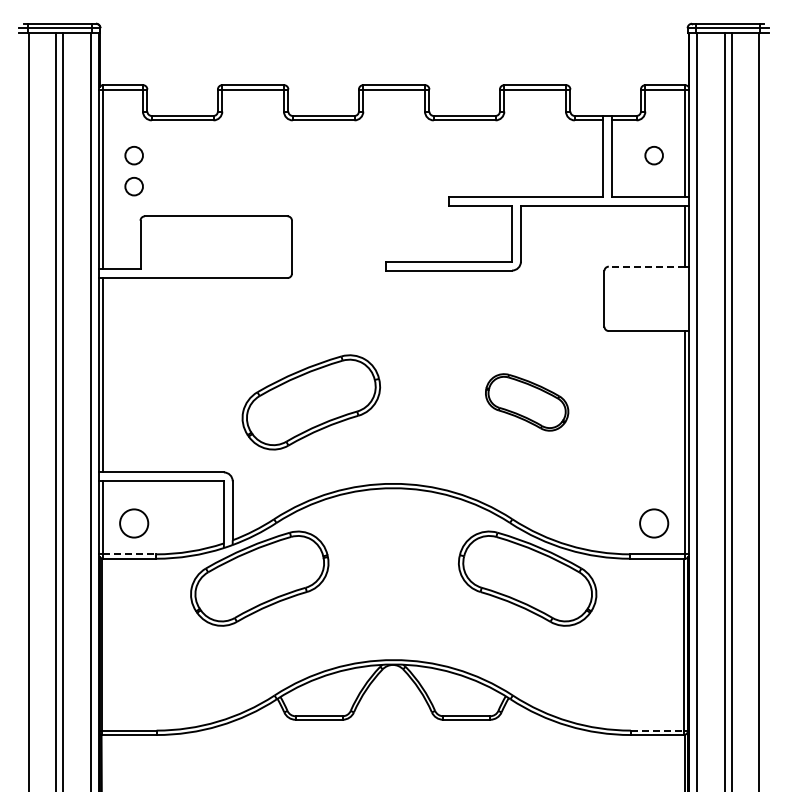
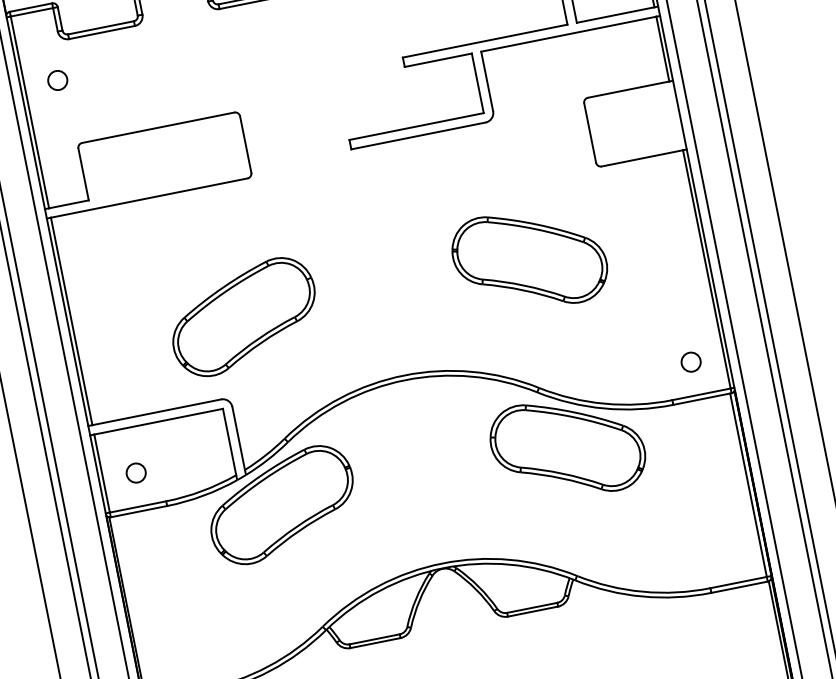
circle: (133, 186) -> (63, 113), removed
line: (646, 266) -> (628, 89), dashed -> solid
part: (311, 402) -> (244, 317), moved
part: (526, 402) -> (529, 260), size x1.67
circle: (133, 523) -> (135, 473), size x0.62
circle: (653, 523) -> (690, 362), size x0.62
line: (130, 554) -> (138, 506), dashed -> solid
line: (657, 730) -> (738, 582), dashed -> solid

